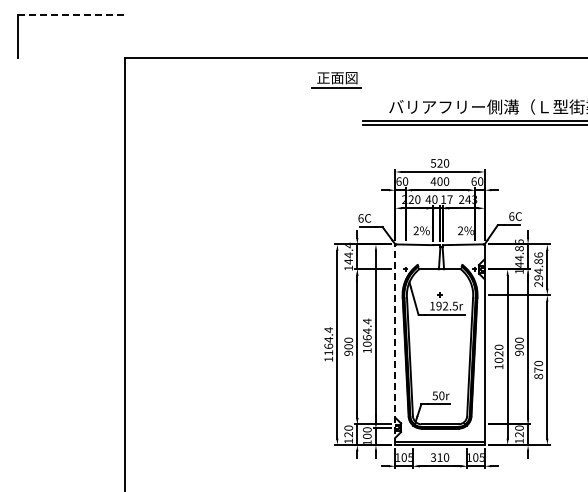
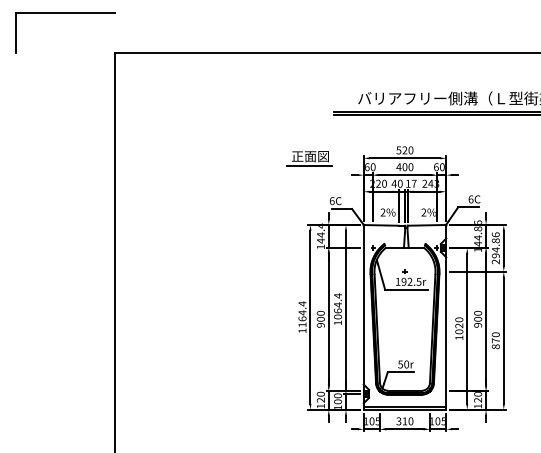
line: (71, 14) -> (65, 13), dashed -> solid
part: (336, 80) -> (309, 158), moved
line: (395, 344) -> (363, 317), dashed -> solid

